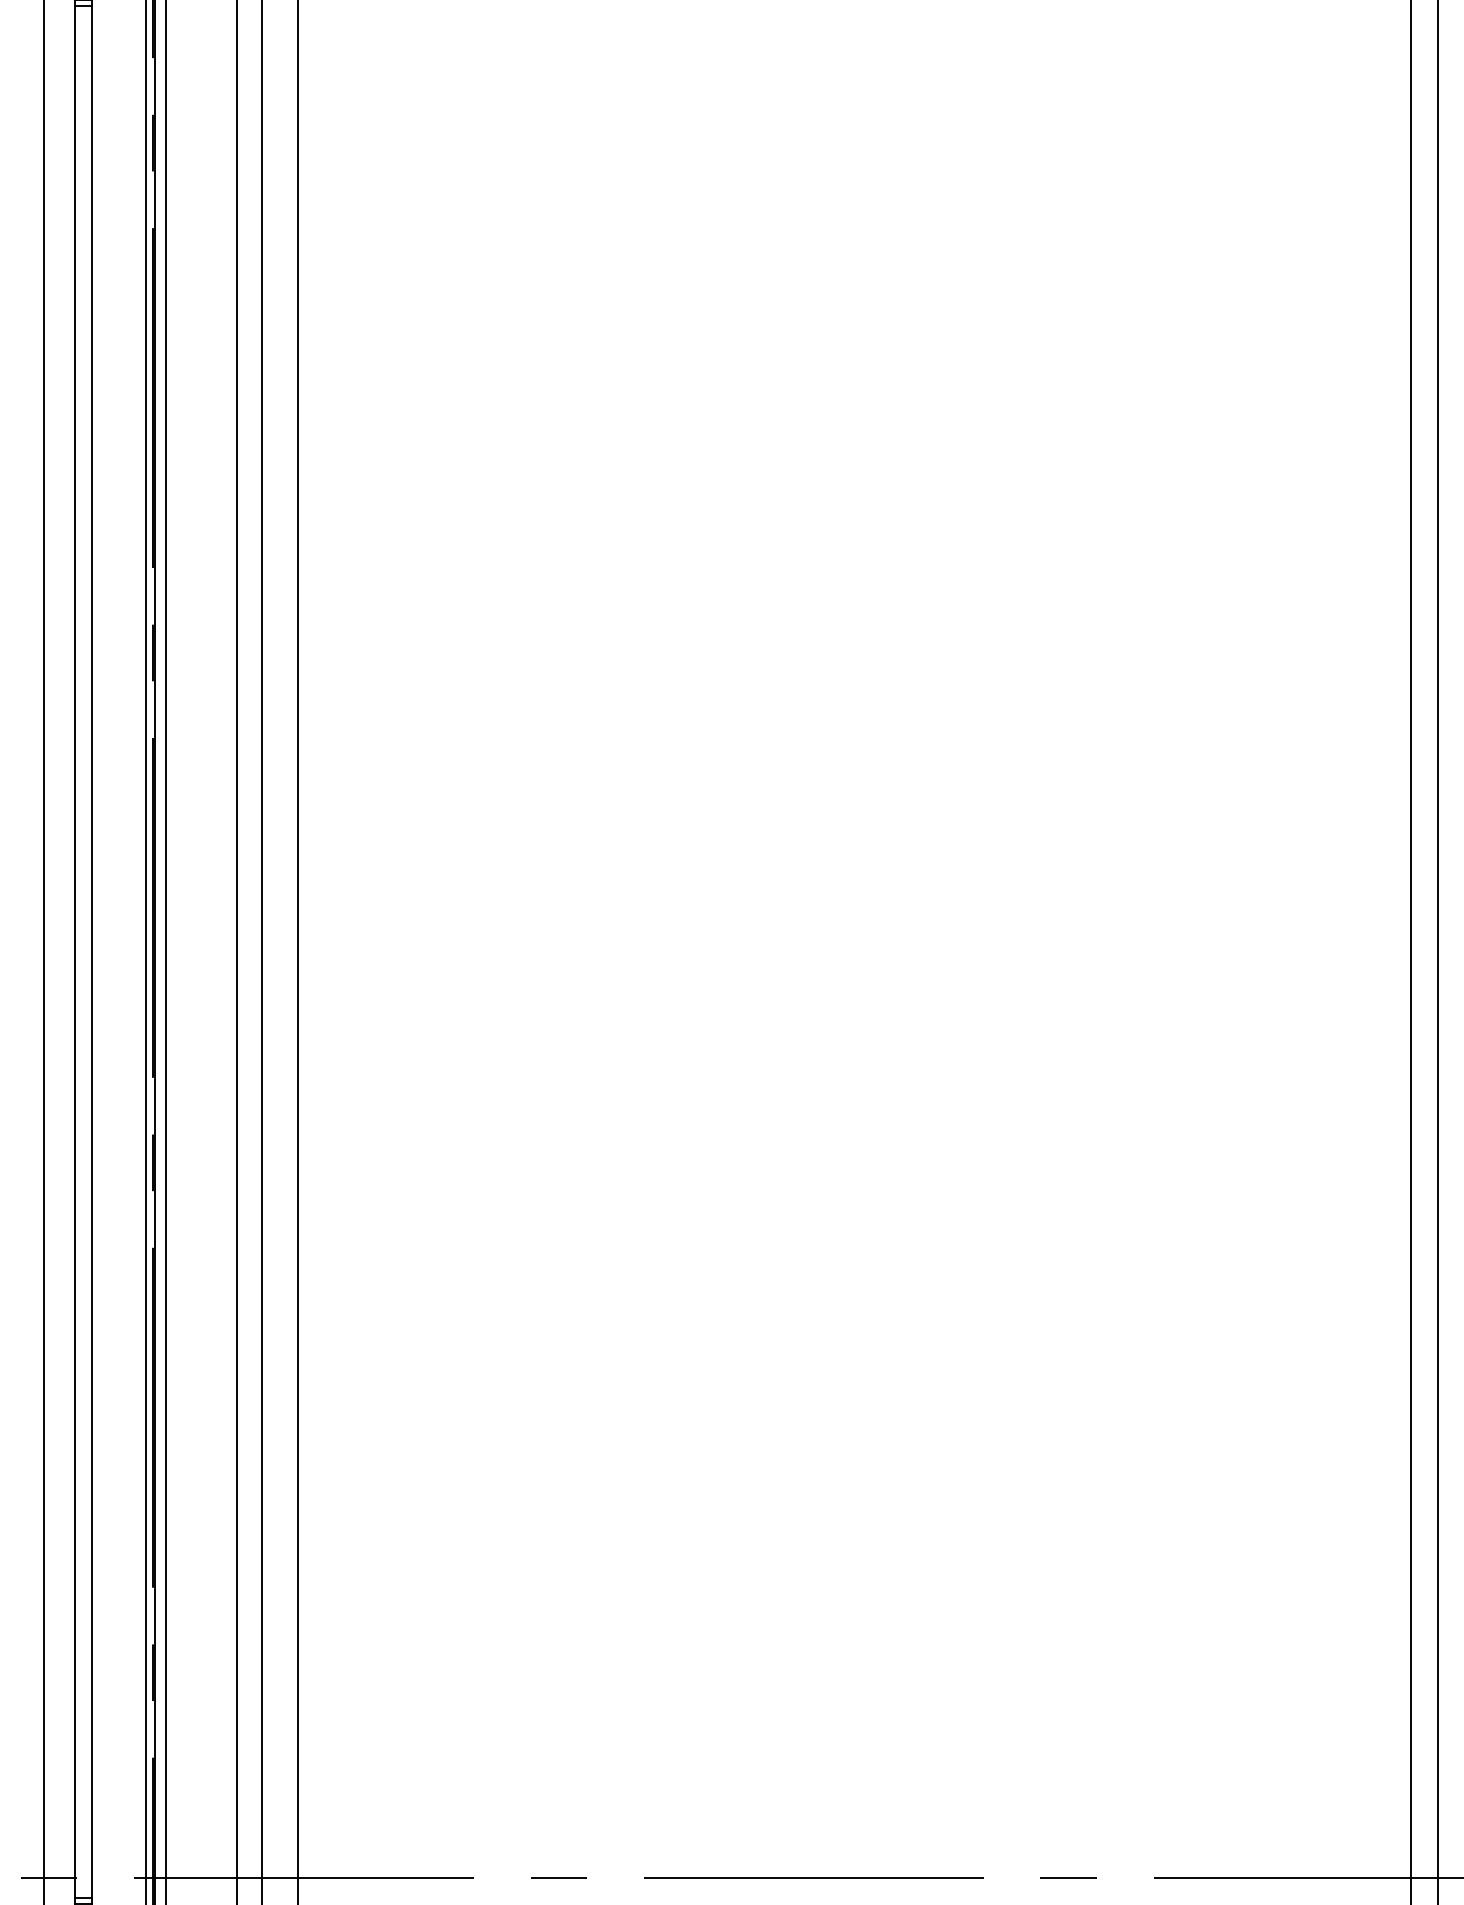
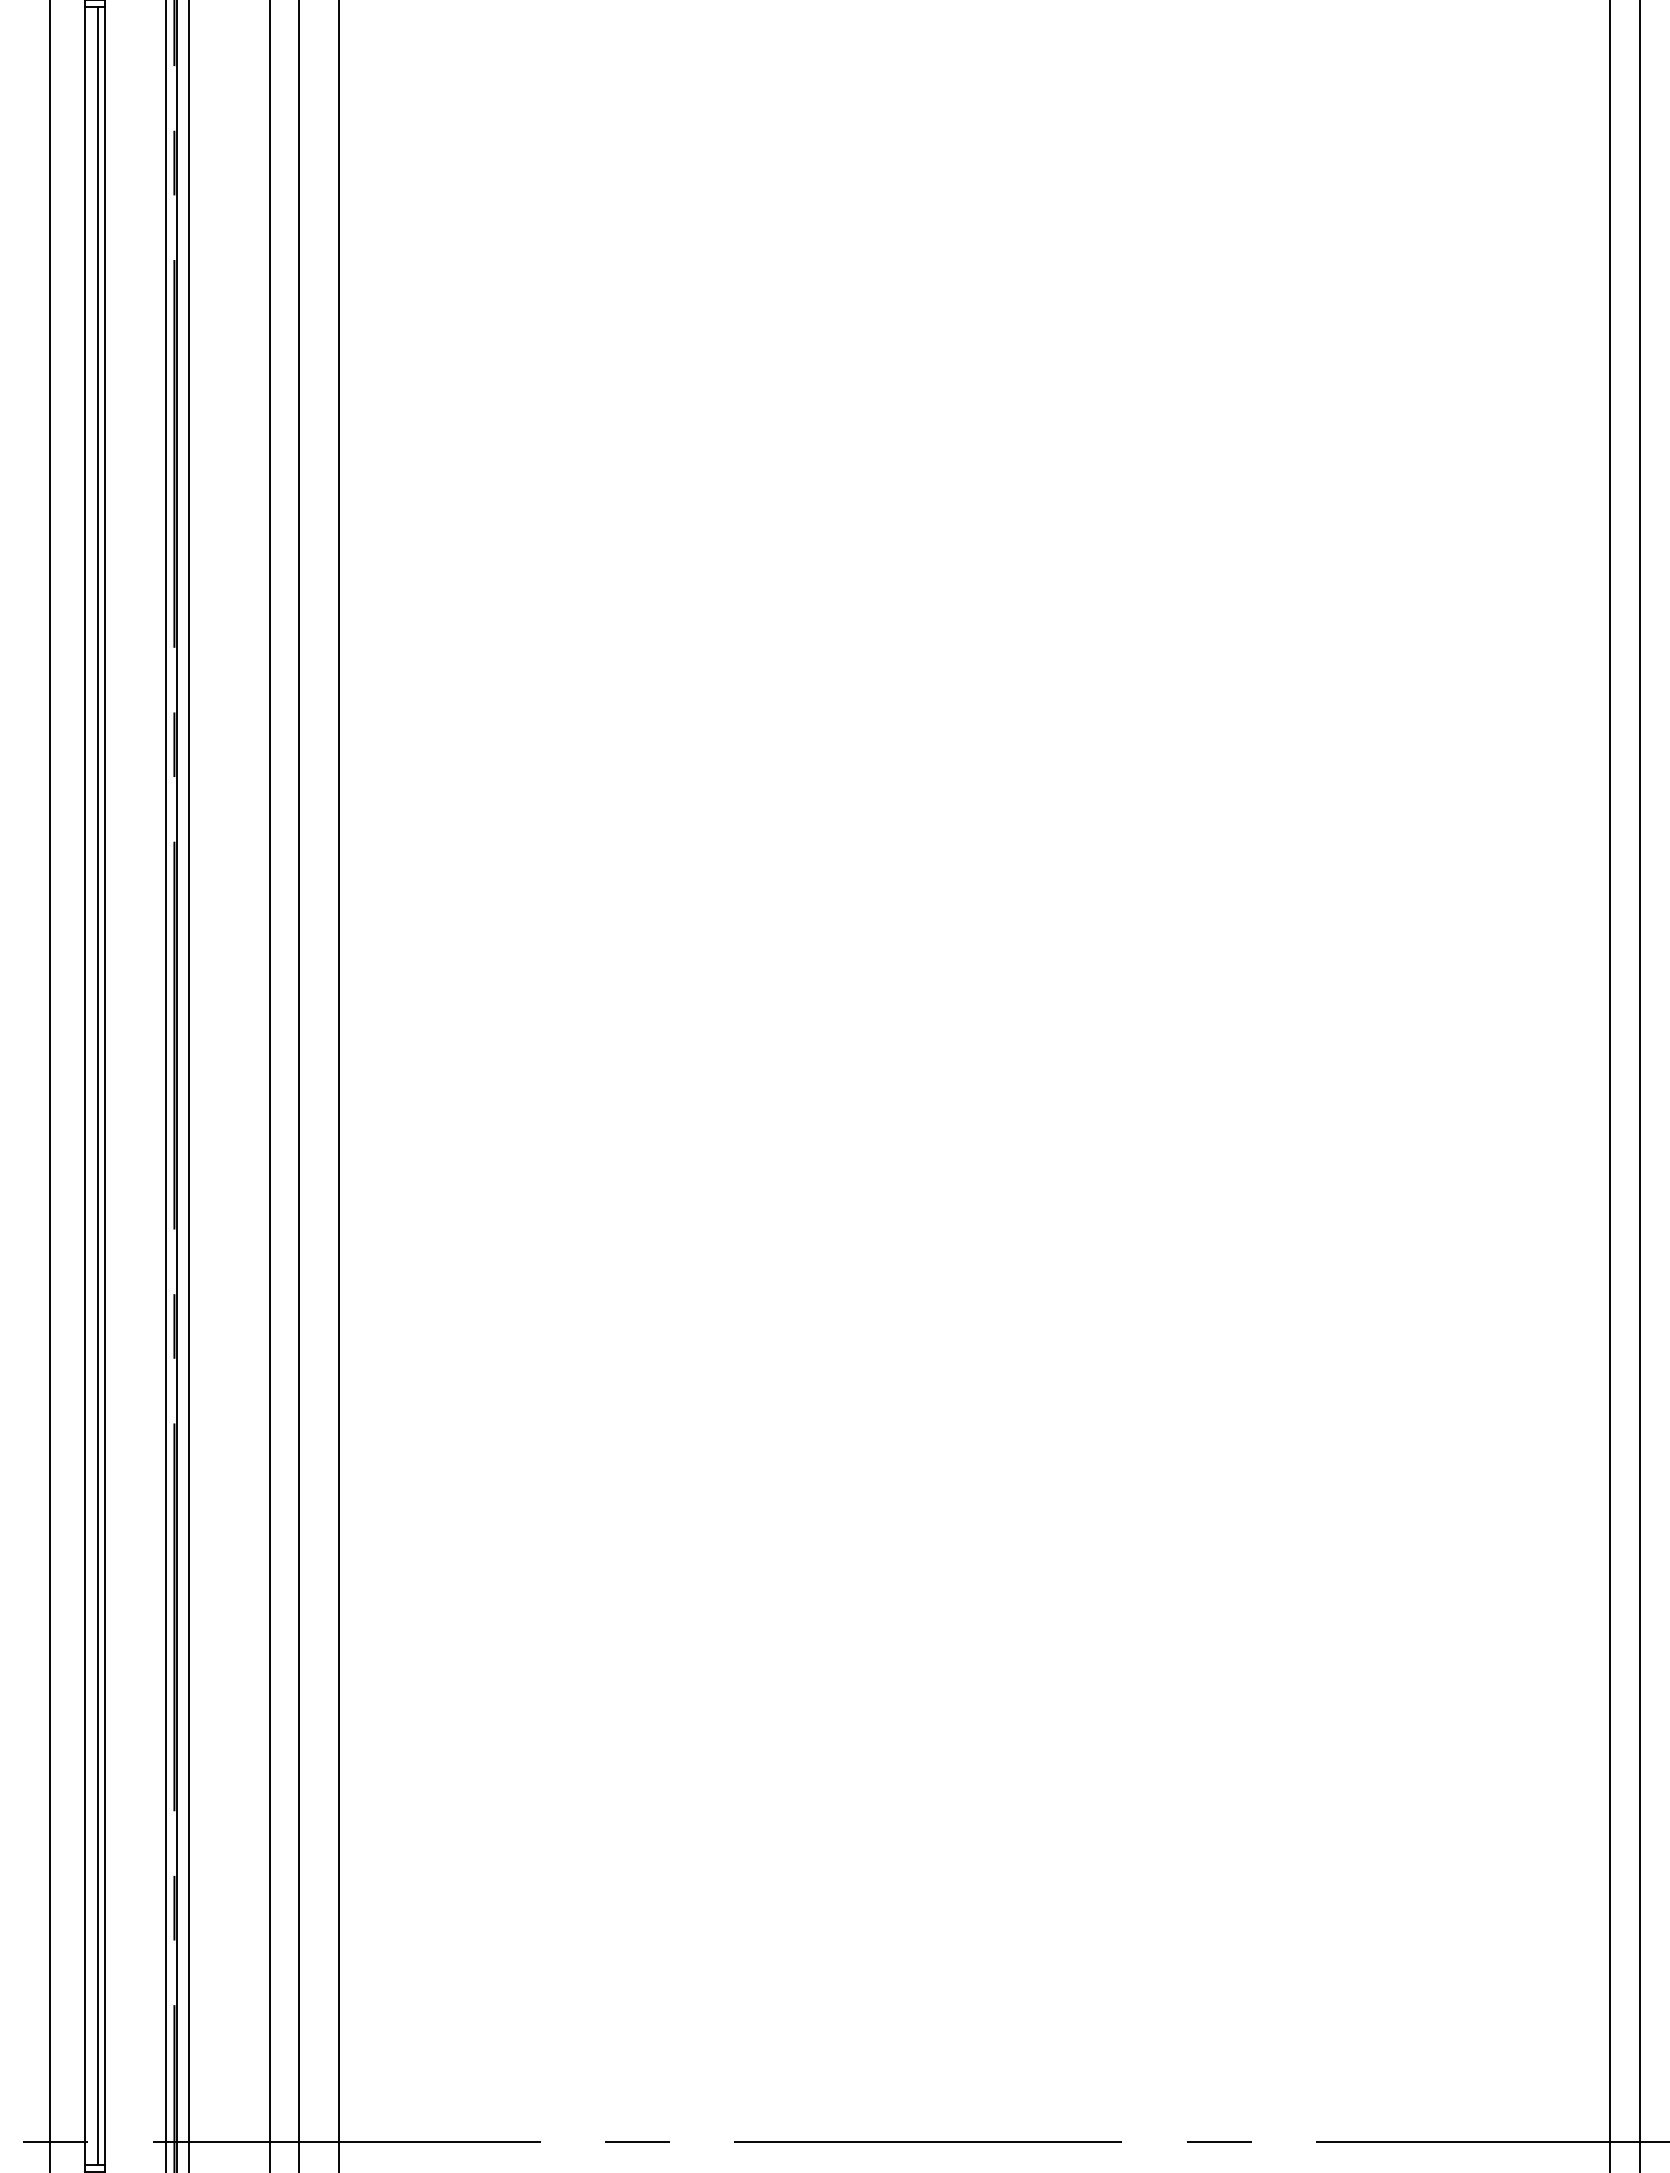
line: (85, 952) -> (97, 1086), added

